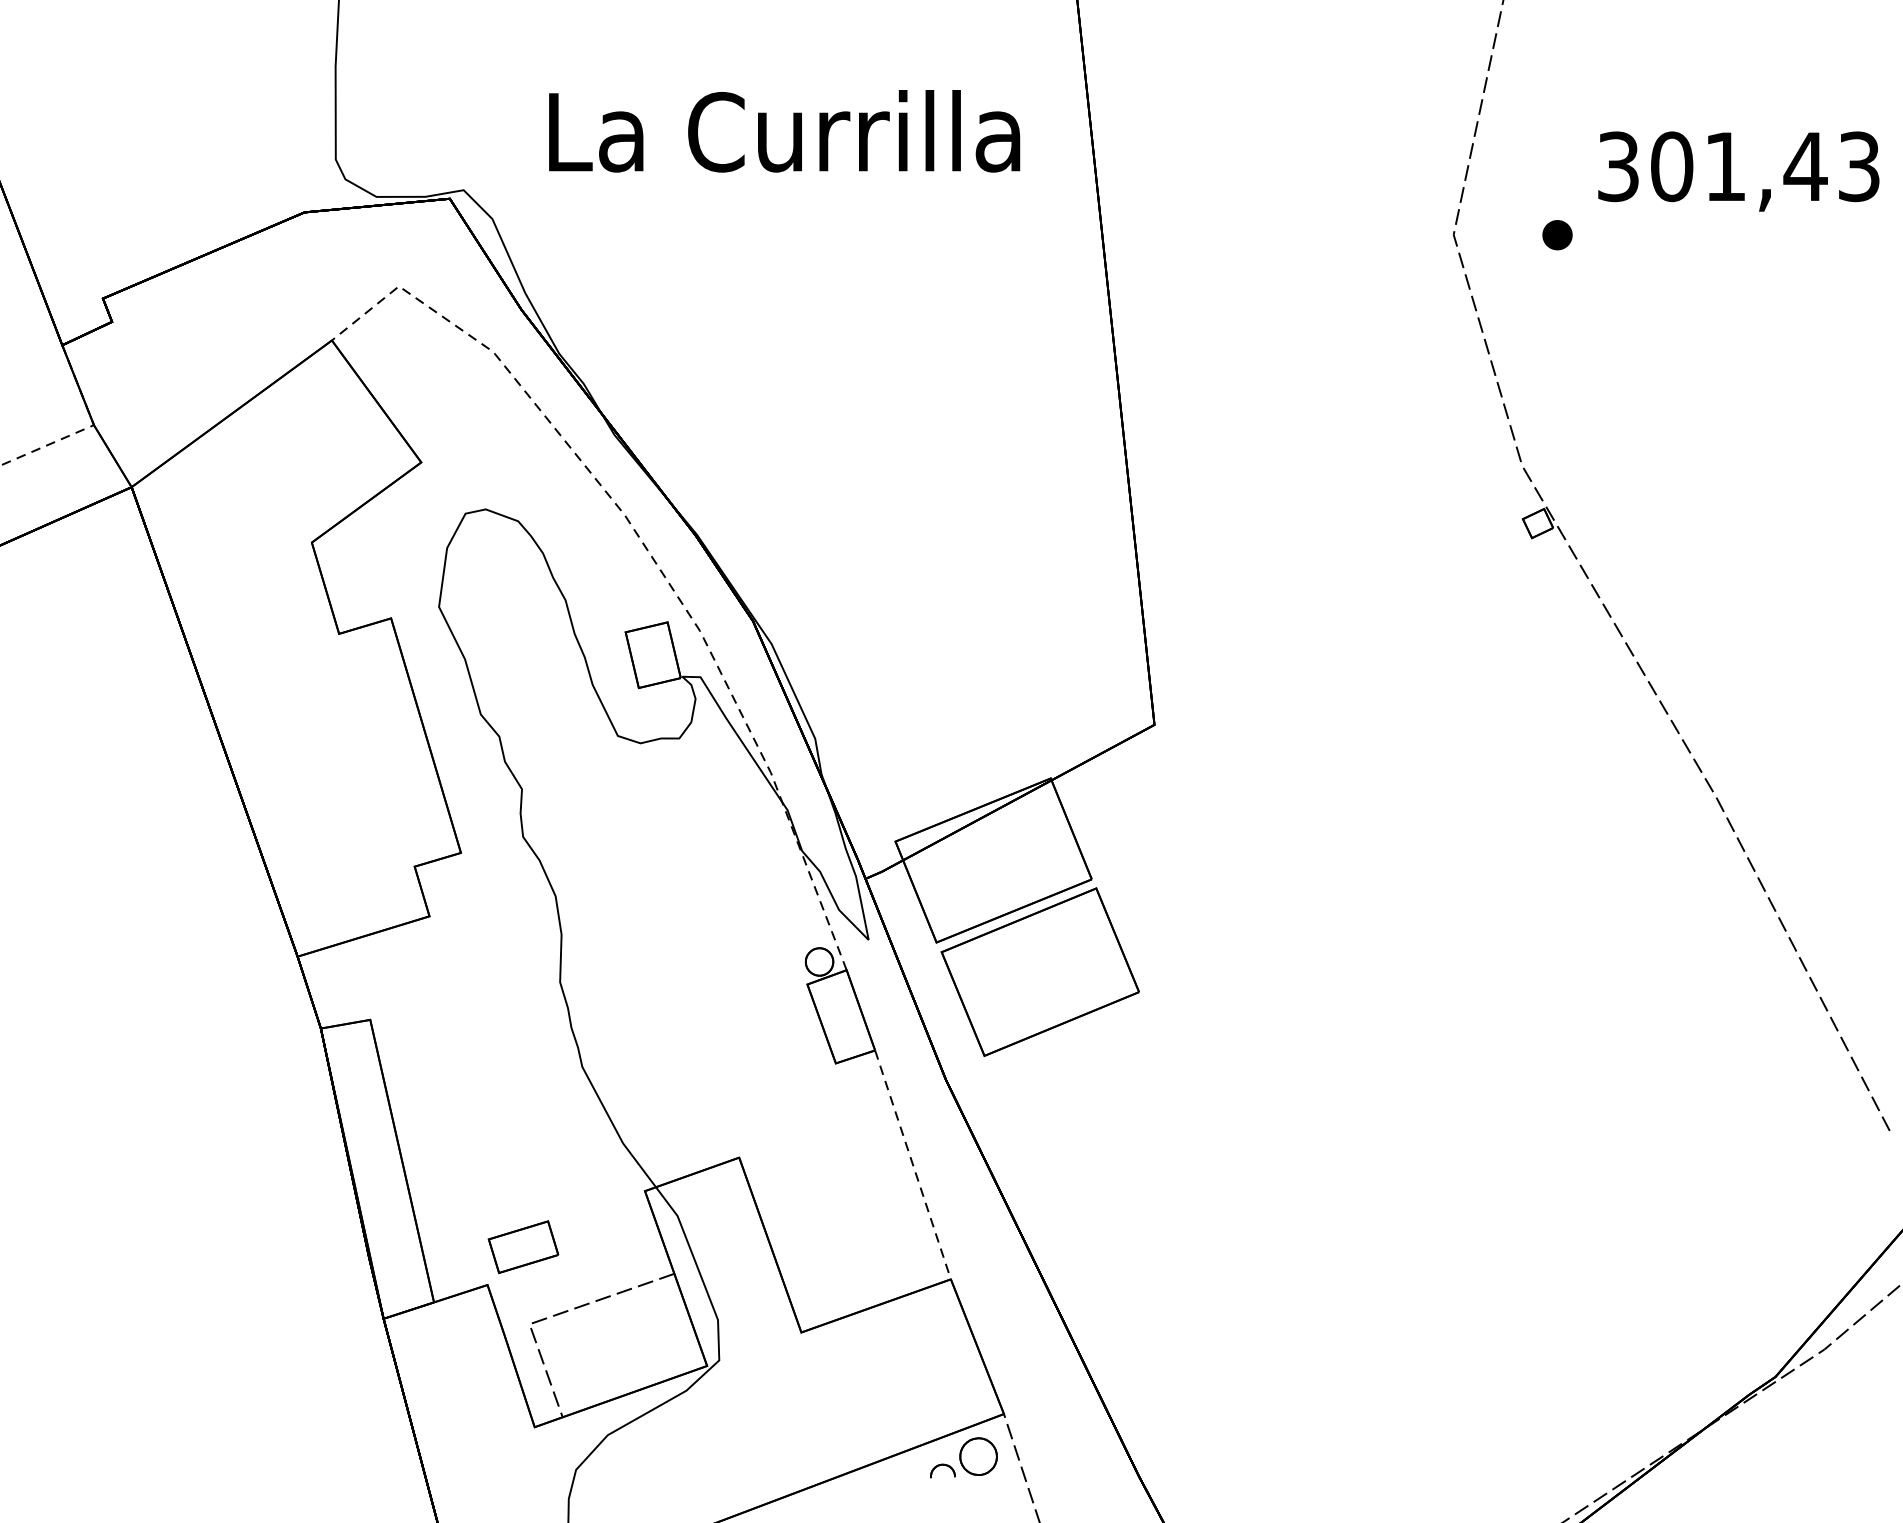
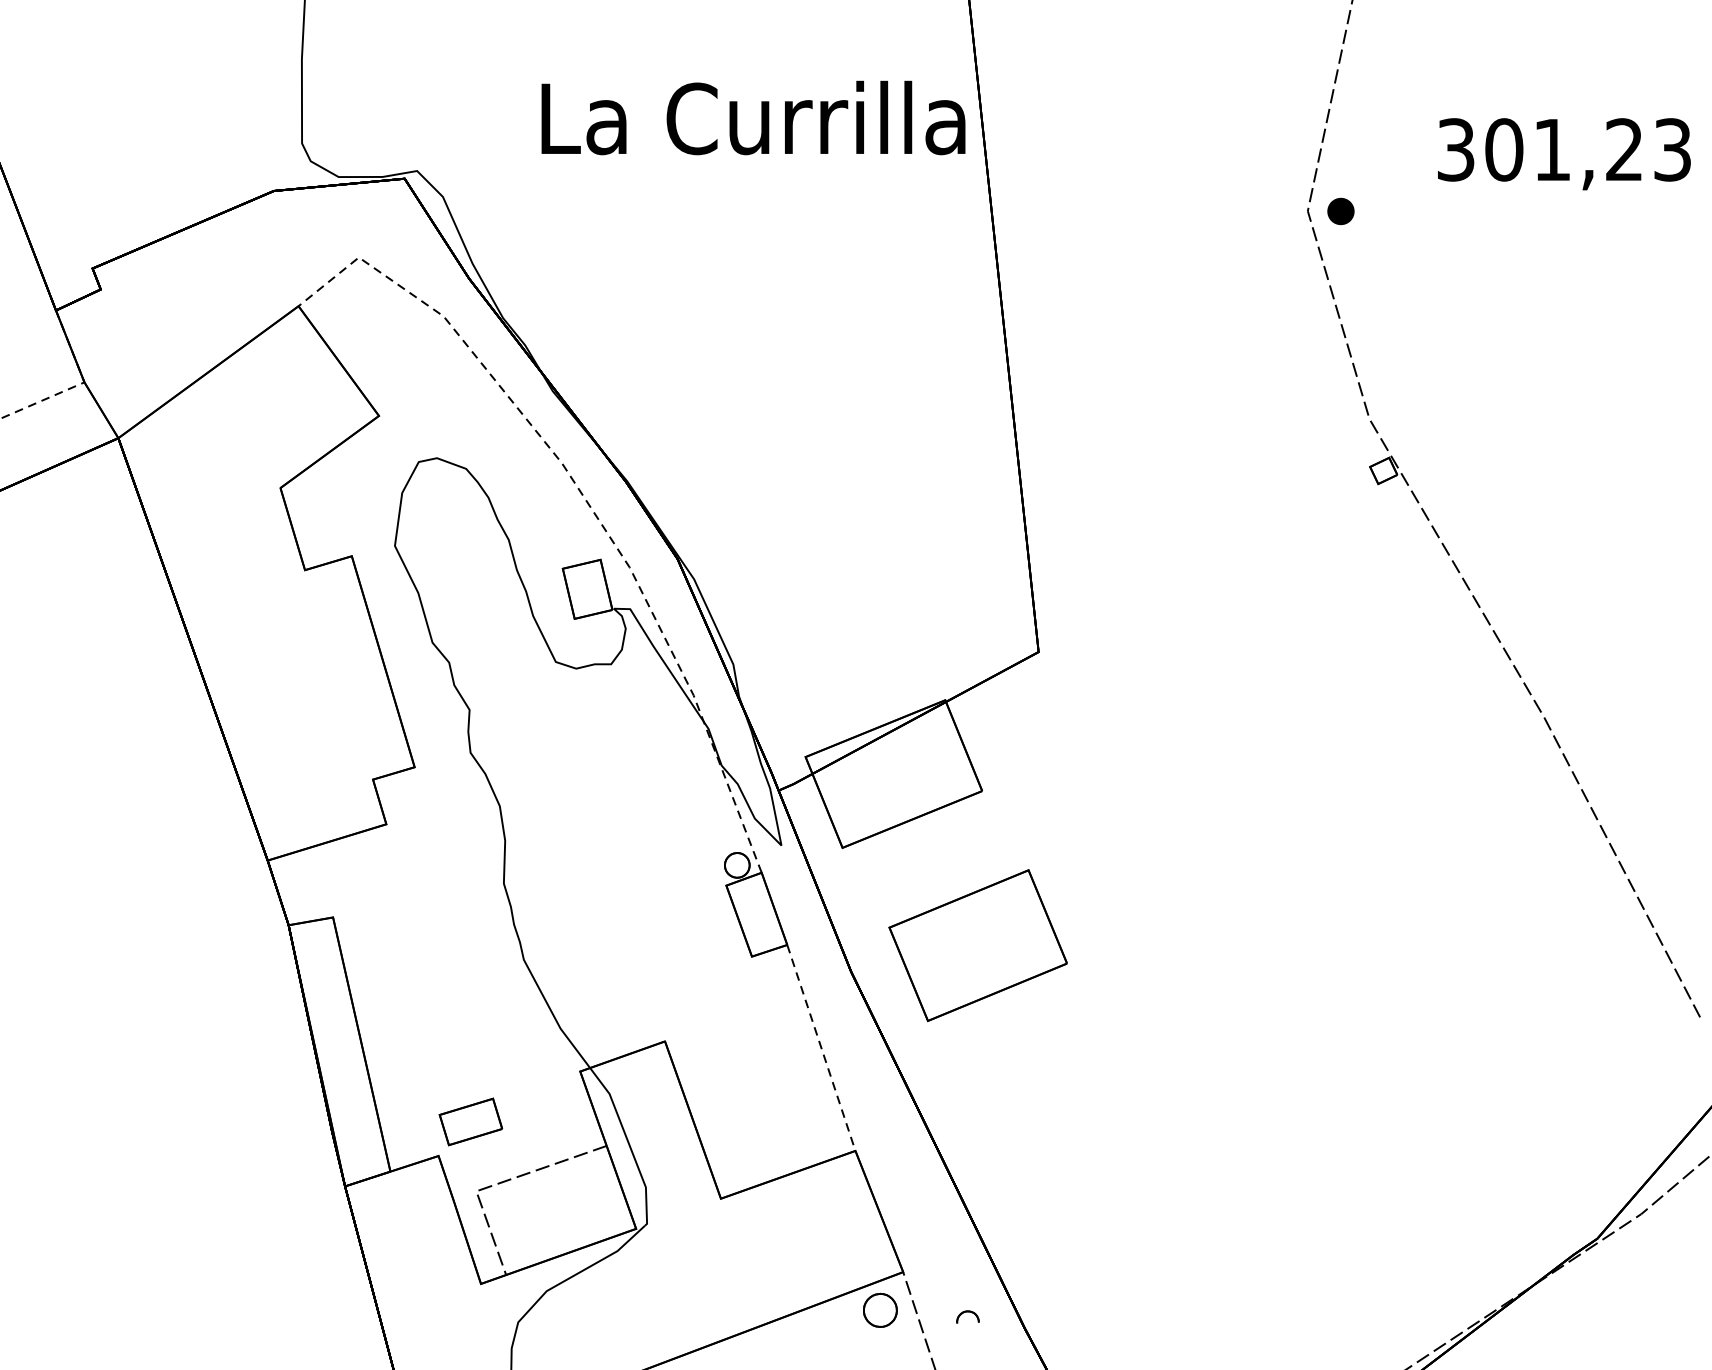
text: (784, 131) -> (753, 118), moved
text: (1805, 165) -> (1624, 148), 301,43 -> 301,23
part: (1557, 235) -> (1340, 211), moved
part: (1039, 971) -> (977, 945), moved
part: (942, 1470) -> (967, 1316), moved

